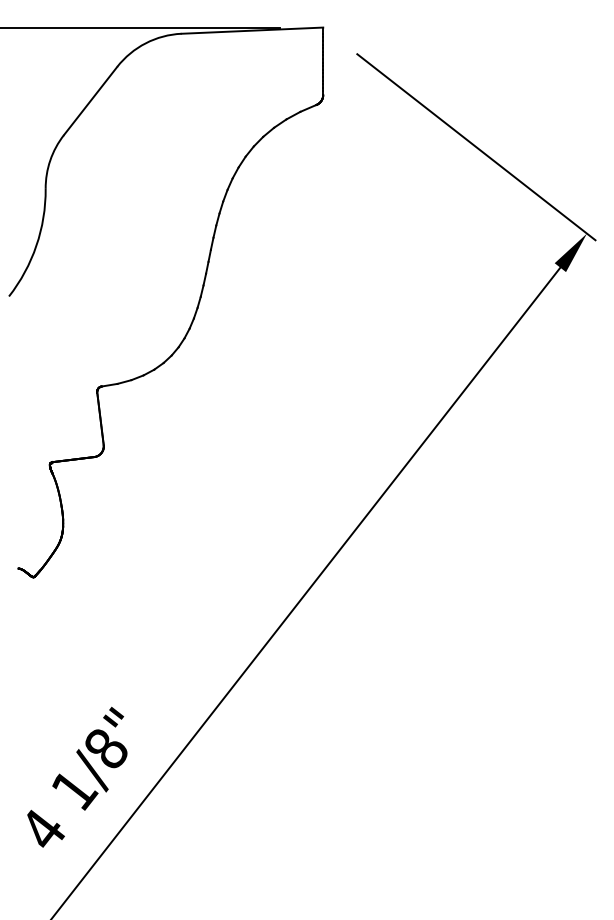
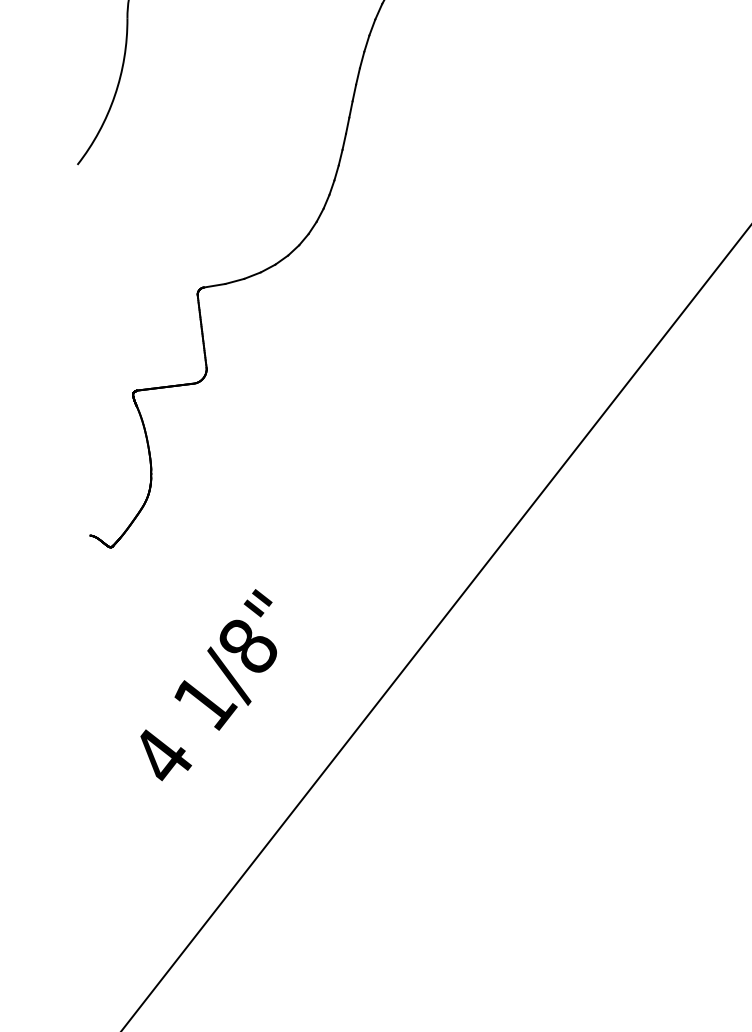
text: (77, 776) -> (208, 684), moved

